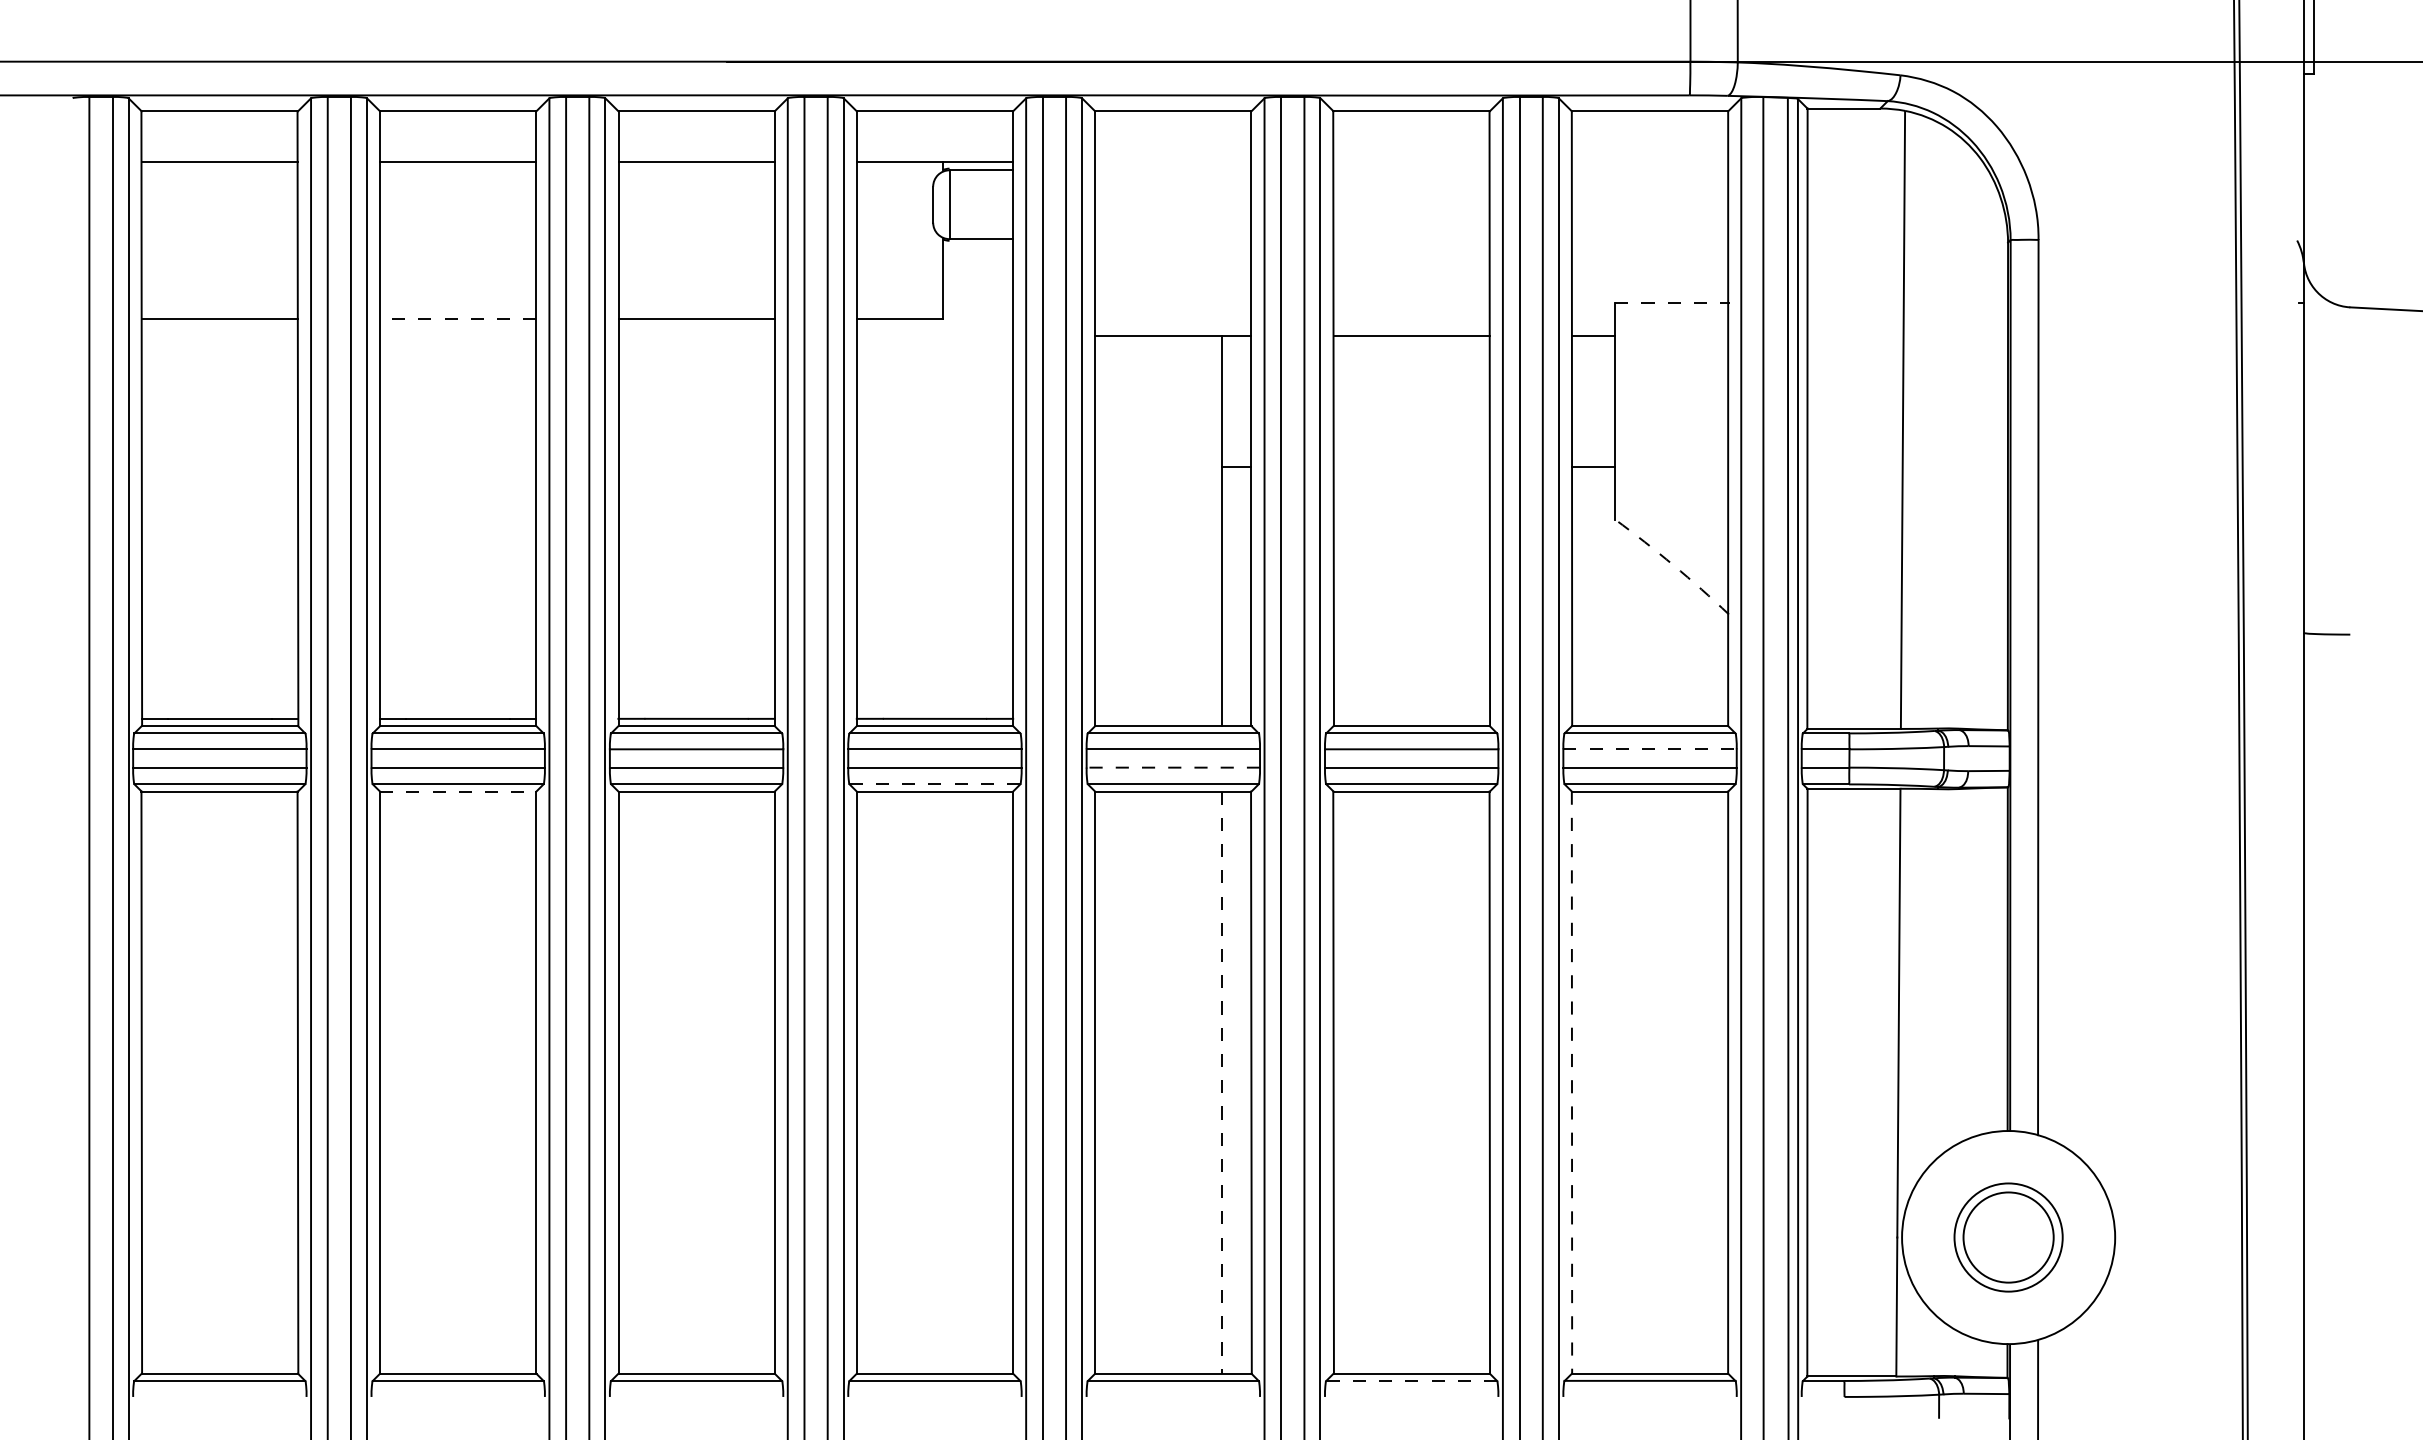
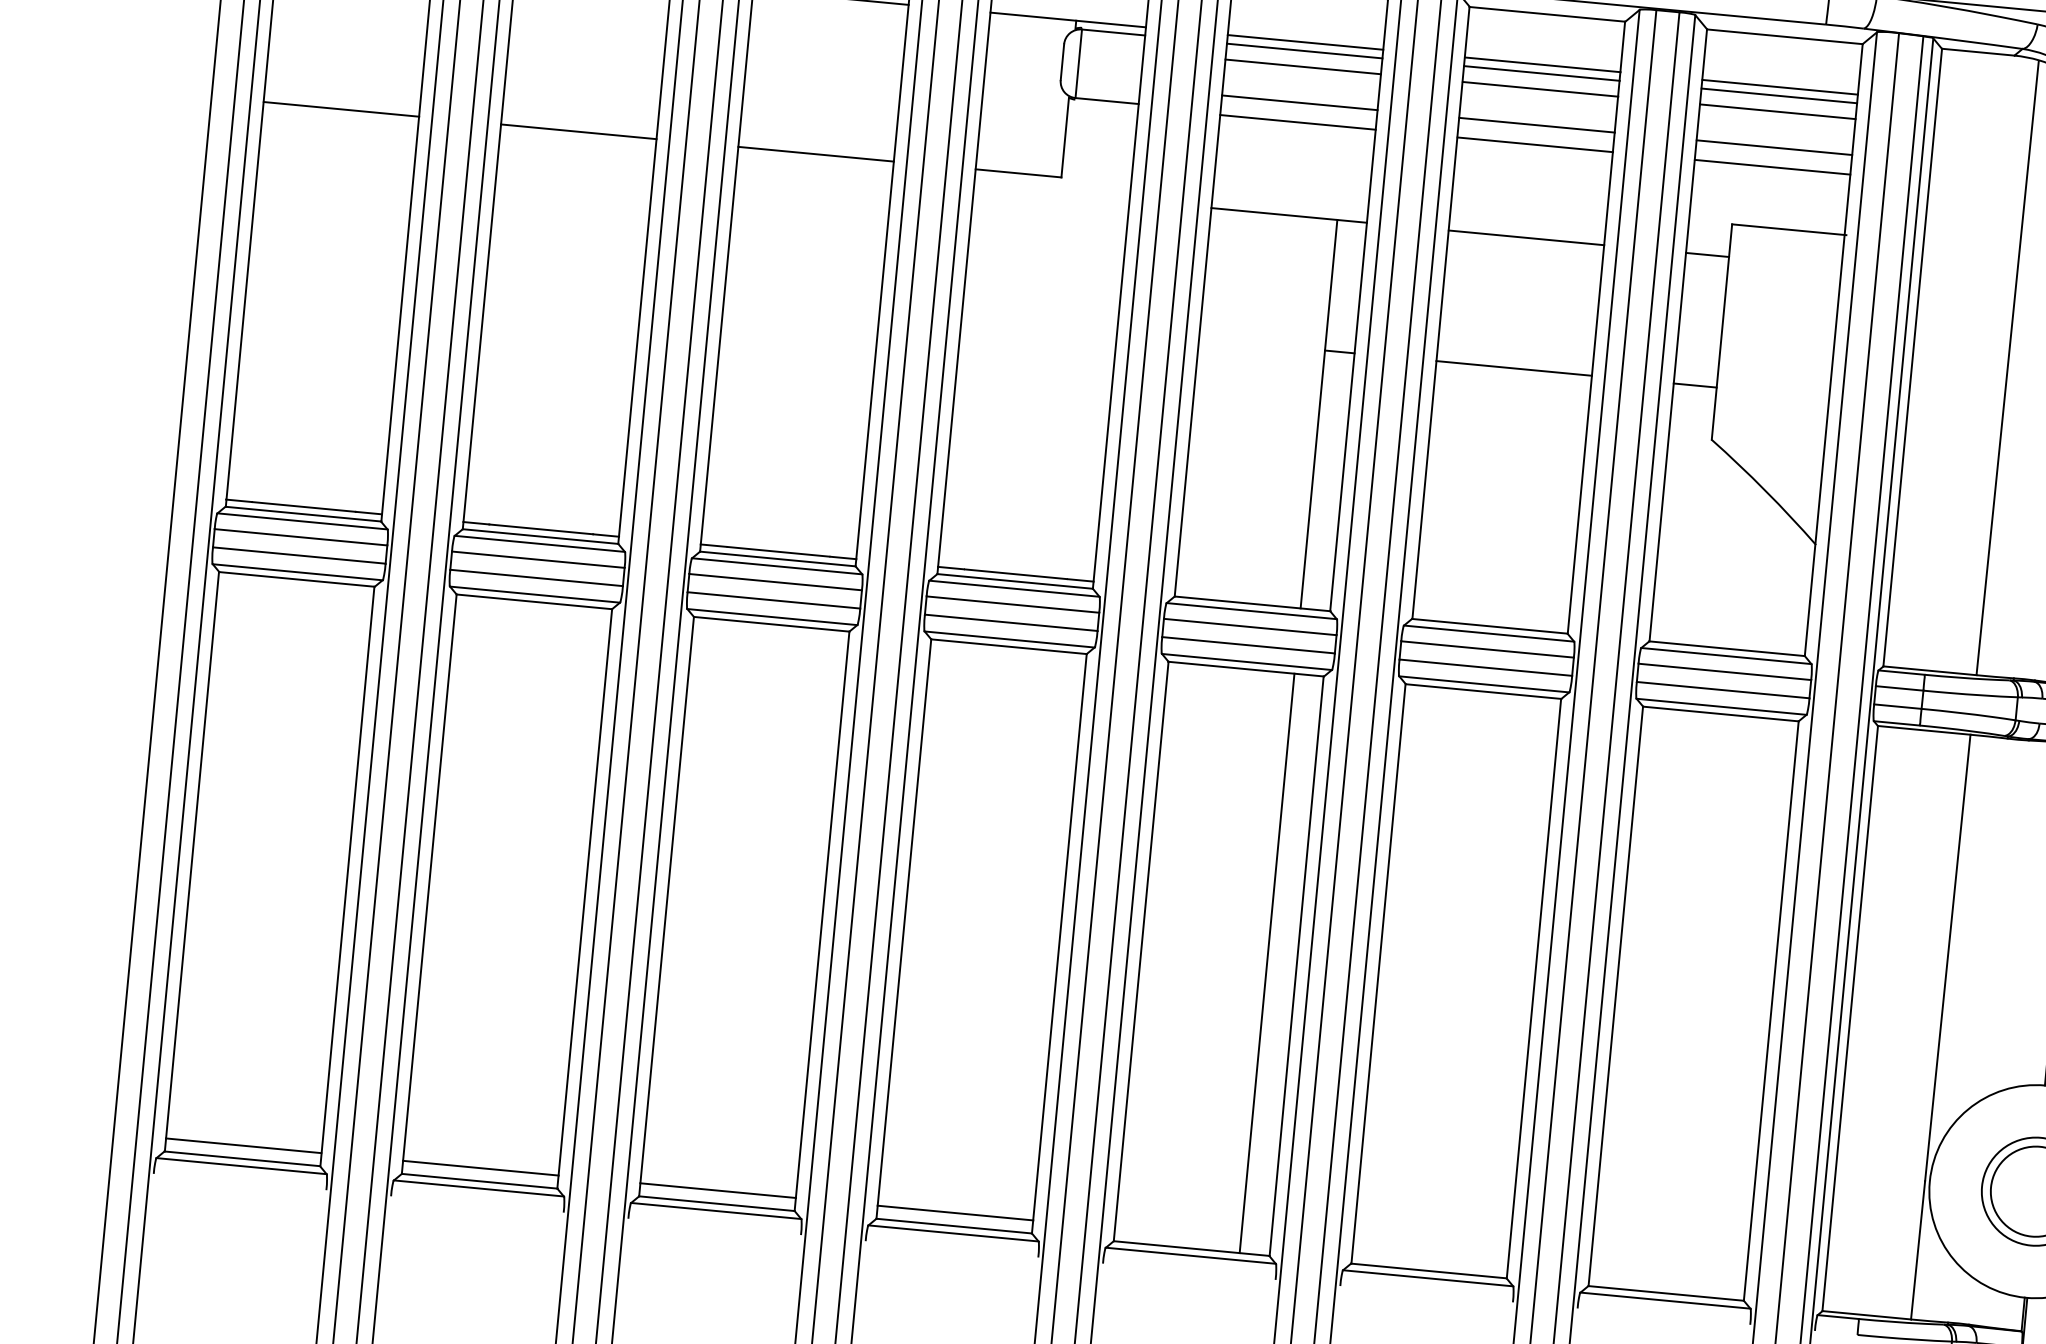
line: (1173, 162) -> (1305, 42), added
line: (1411, 162) -> (1542, 65), added
line: (1649, 162) -> (1779, 87), added
line: (1173, 170) -> (1304, 50), added
line: (1411, 170) -> (1541, 73), added
line: (1649, 170) -> (1778, 95), added
line: (1173, 186) -> (1303, 66), added
line: (1411, 186) -> (1540, 89), added
line: (1649, 186) -> (1777, 111), added
line: (1173, 222) -> (1300, 102), added
line: (1411, 222) -> (1536, 124), added
line: (1649, 222) -> (1773, 147), added
line: (1173, 242) -> (1298, 122), added
line: (1411, 242) -> (1535, 144), added
line: (1649, 242) -> (1772, 167), added
line: (1673, 303) -> (1790, 230), dashed -> solid
line: (457, 319) -> (578, 131), dashed -> solid
line: (1411, 467) -> (1513, 368), added
arc: (1673, 565) -> (1765, 491), dashed -> solid
line: (1650, 749) -> (1725, 672), dashed -> solid
line: (1173, 767) -> (1248, 645), dashed -> solid
line: (935, 784) -> (1010, 639), dashed -> solid
line: (458, 791) -> (534, 601), dashed -> solid
line: (1221, 1082) -> (1266, 963), dashed -> solid
line: (1571, 1082) -> (1615, 996), dashed -> solid
line: (219, 1360) -> (243, 1145), added
line: (458, 1360) -> (481, 1168), added
line: (696, 1360) -> (718, 1190), added
line: (934, 1360) -> (954, 1213), added
line: (1411, 1380) -> (1427, 1277), dashed -> solid

